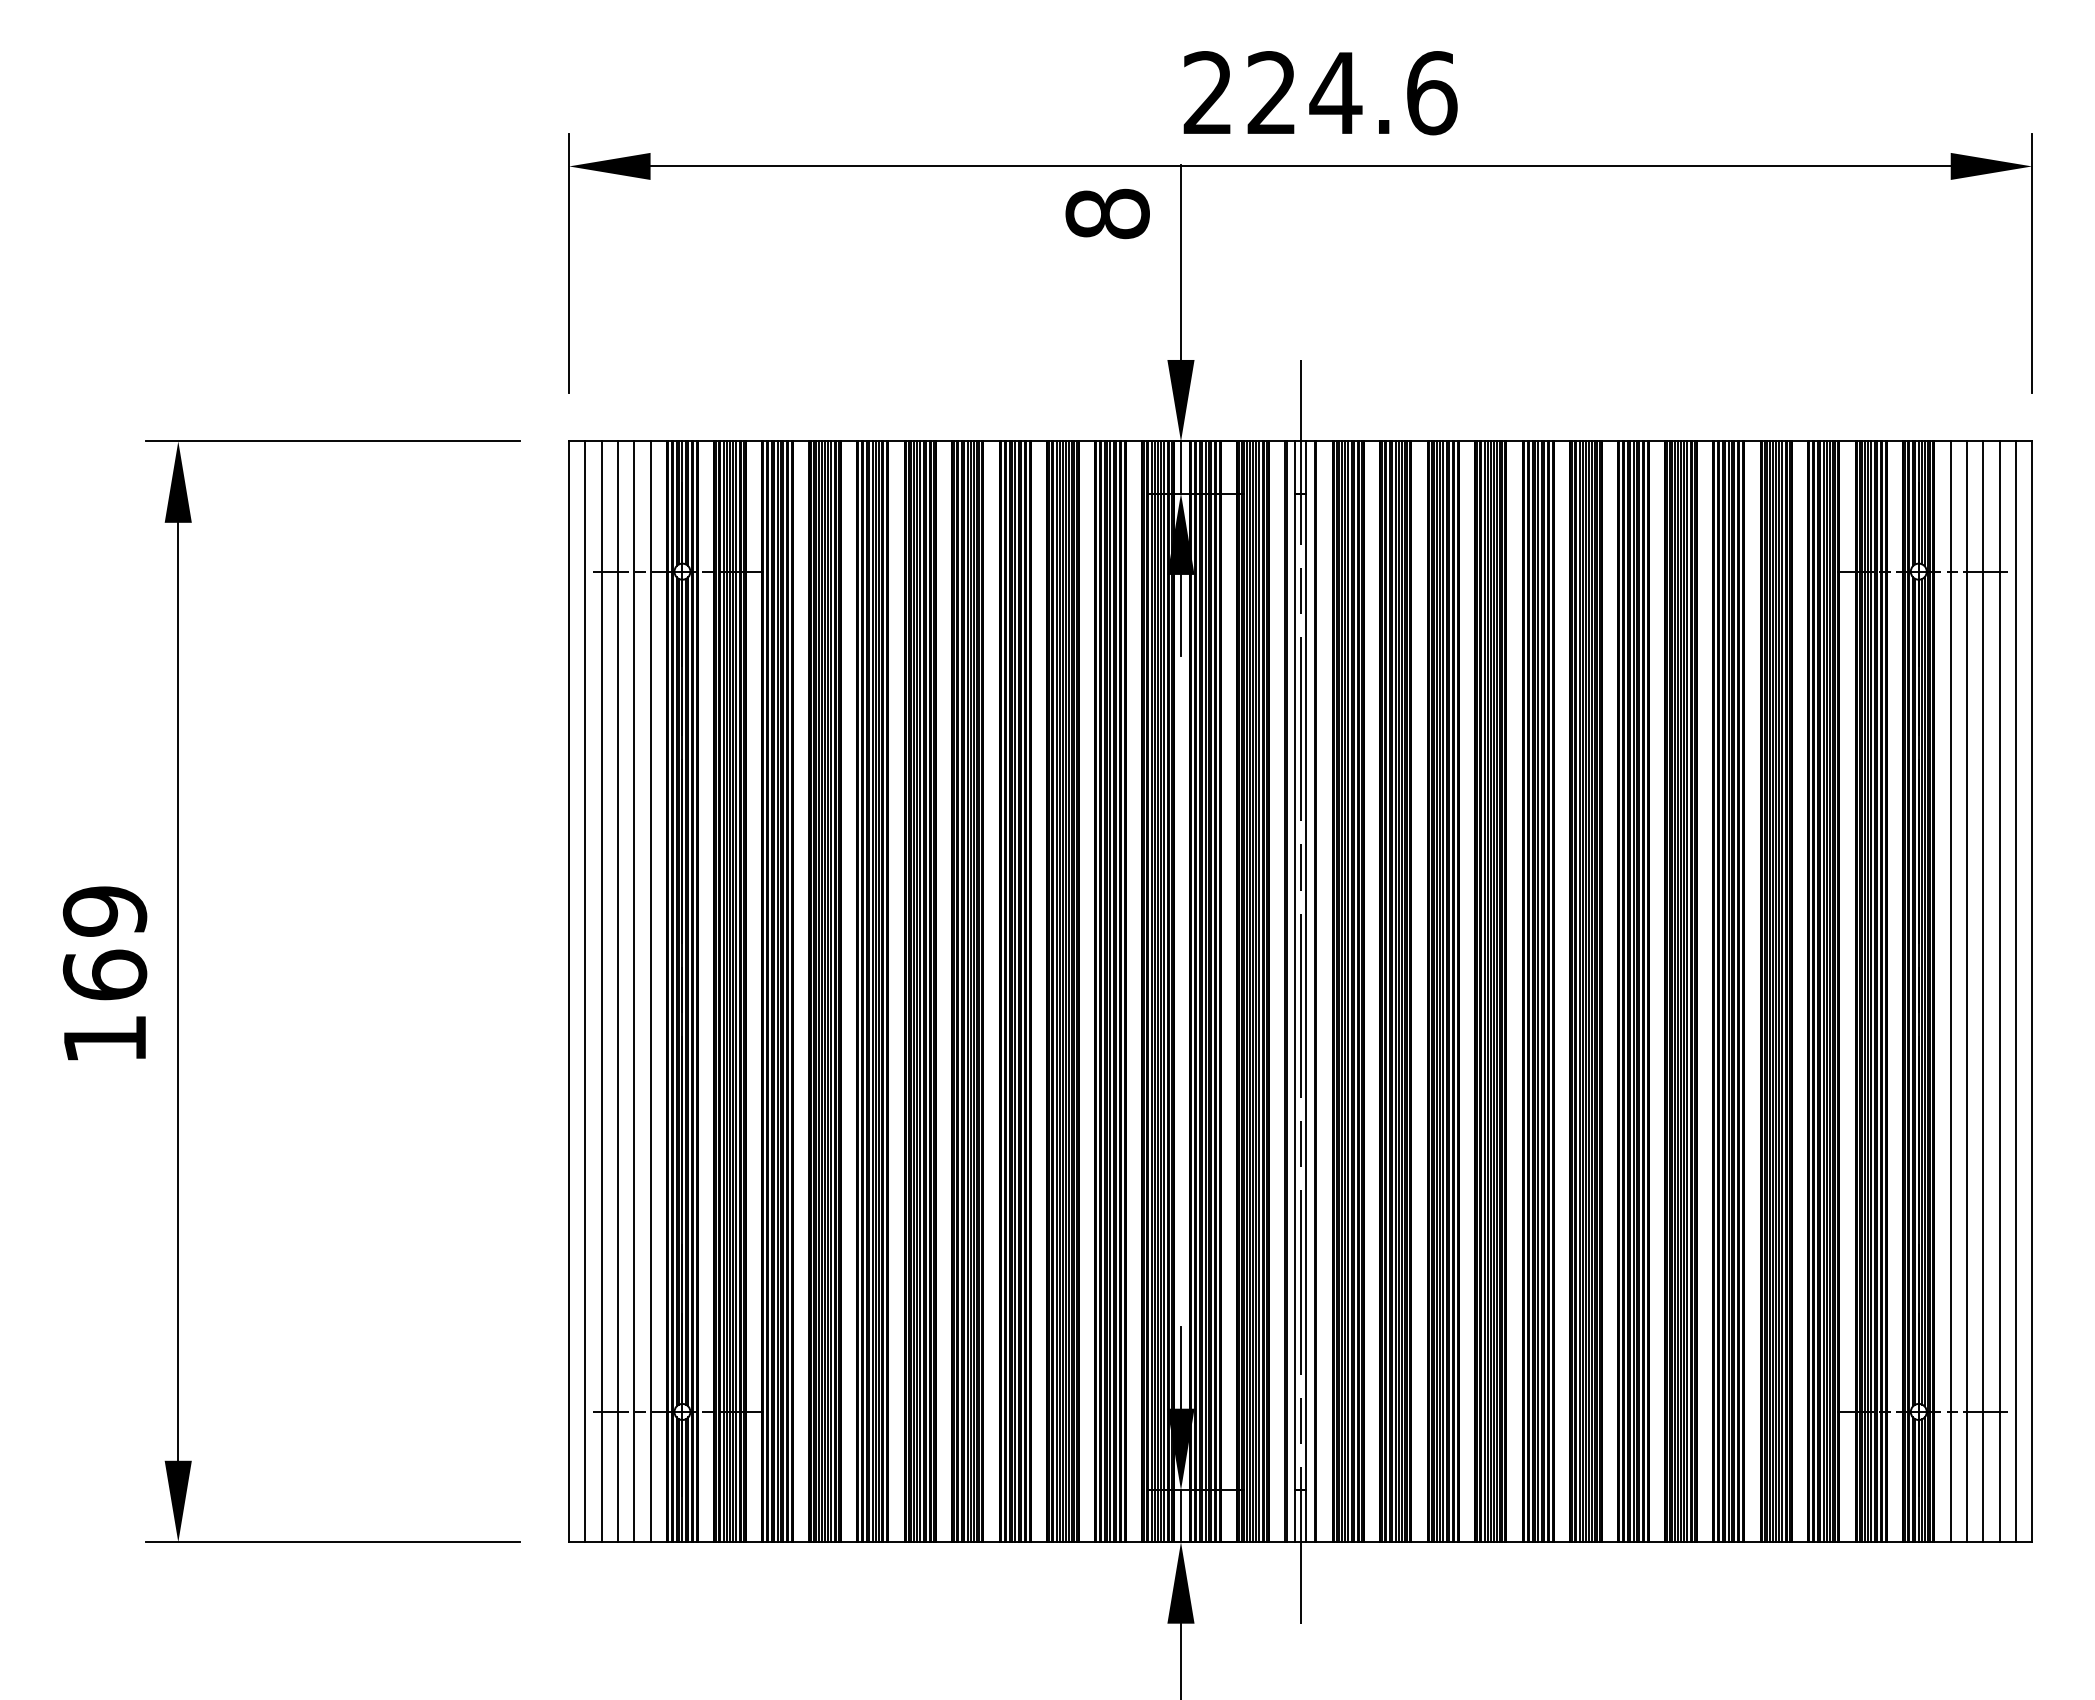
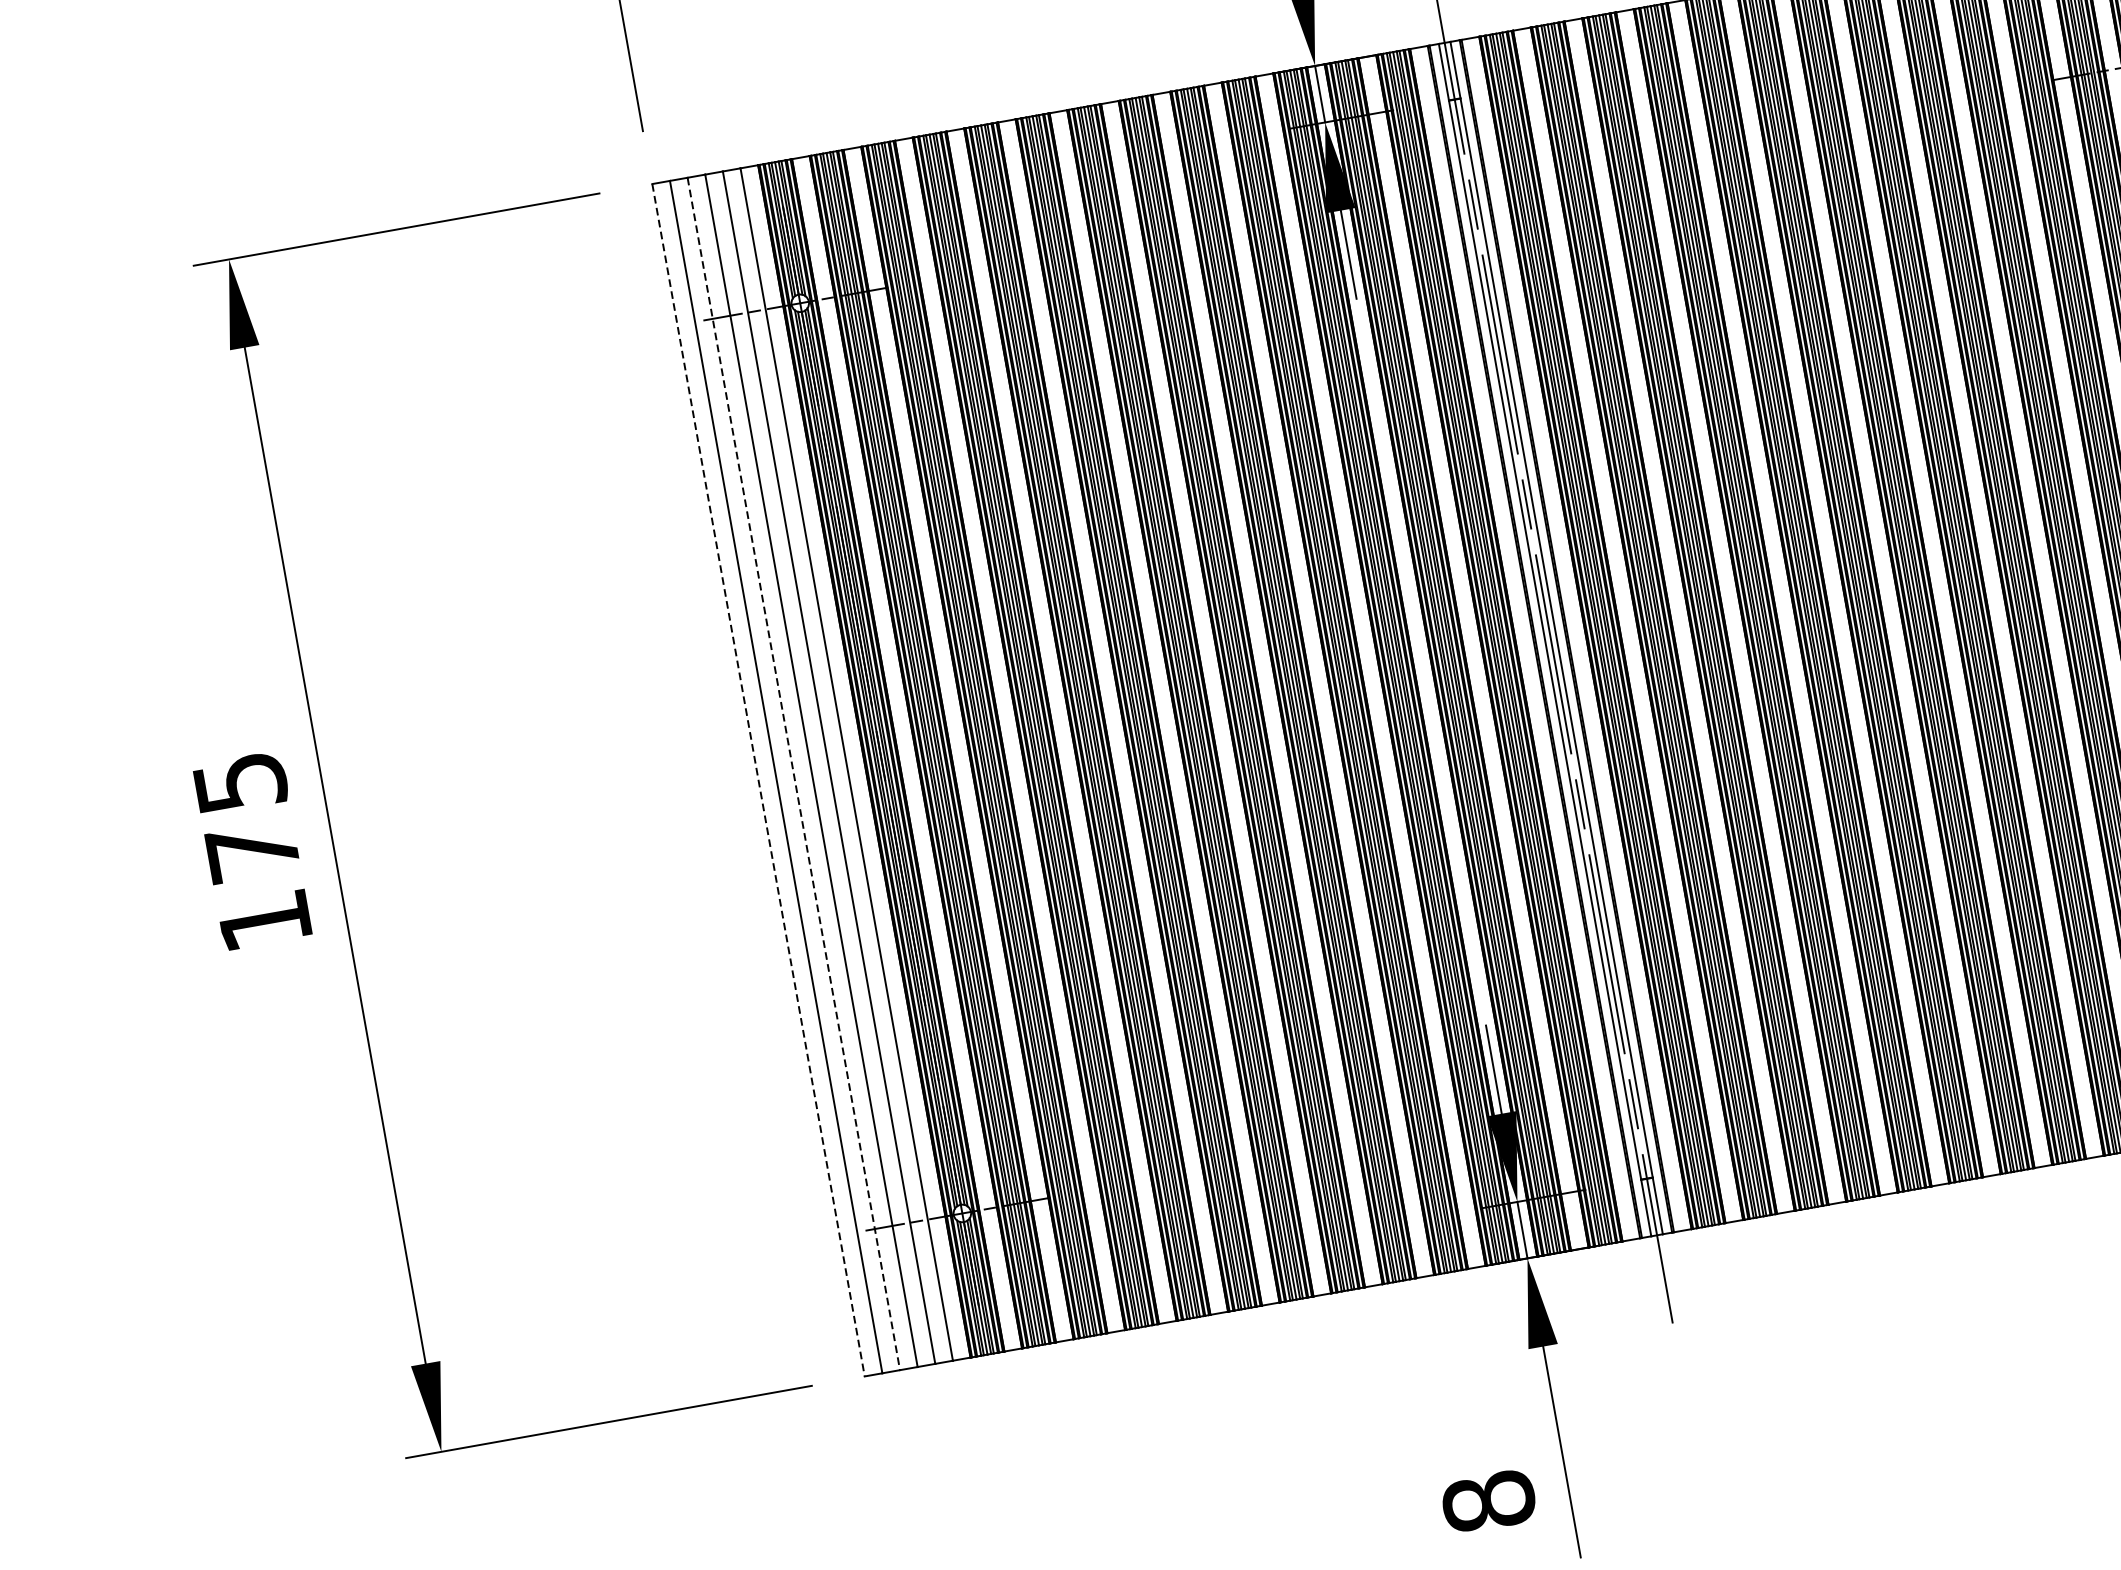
text: (104, 943) -> (245, 817), 169 -> 175
line: (569, 992) -> (759, 780), solid -> dashed
line: (601, 992) -> (793, 774), solid -> dashed

